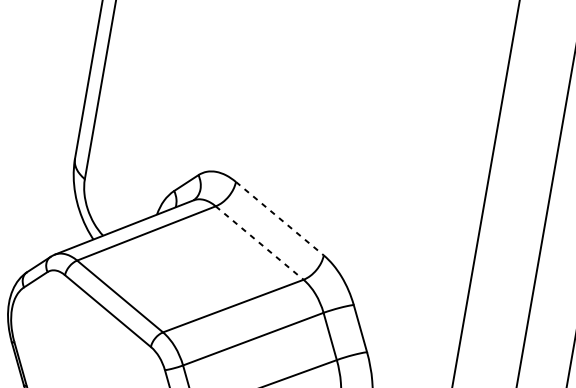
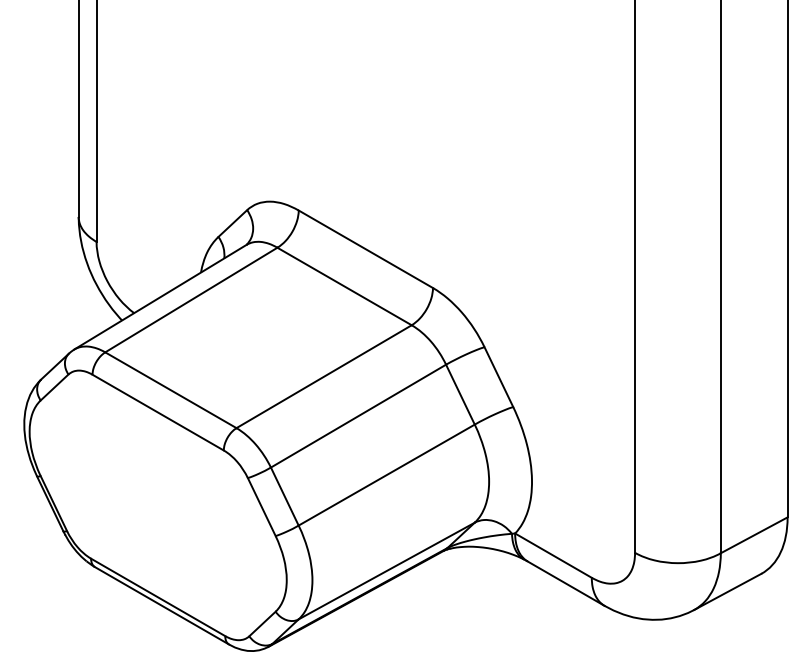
line: (279, 218) -> (365, 249), dashed -> solid
line: (259, 243) -> (344, 286), dashed -> solid

